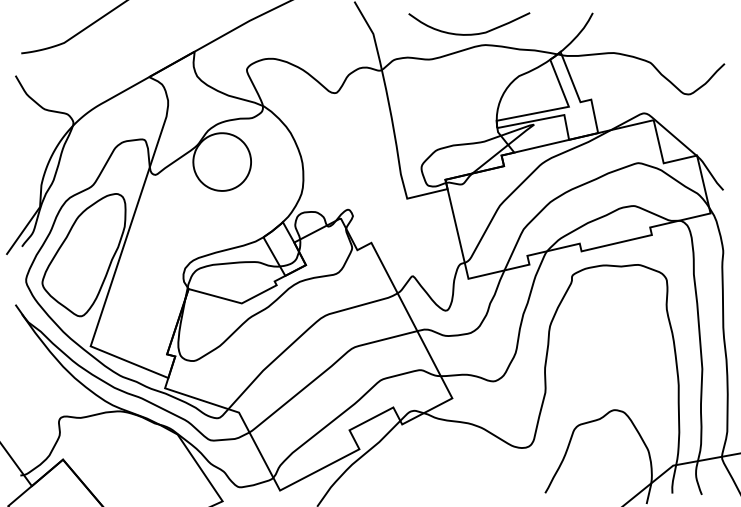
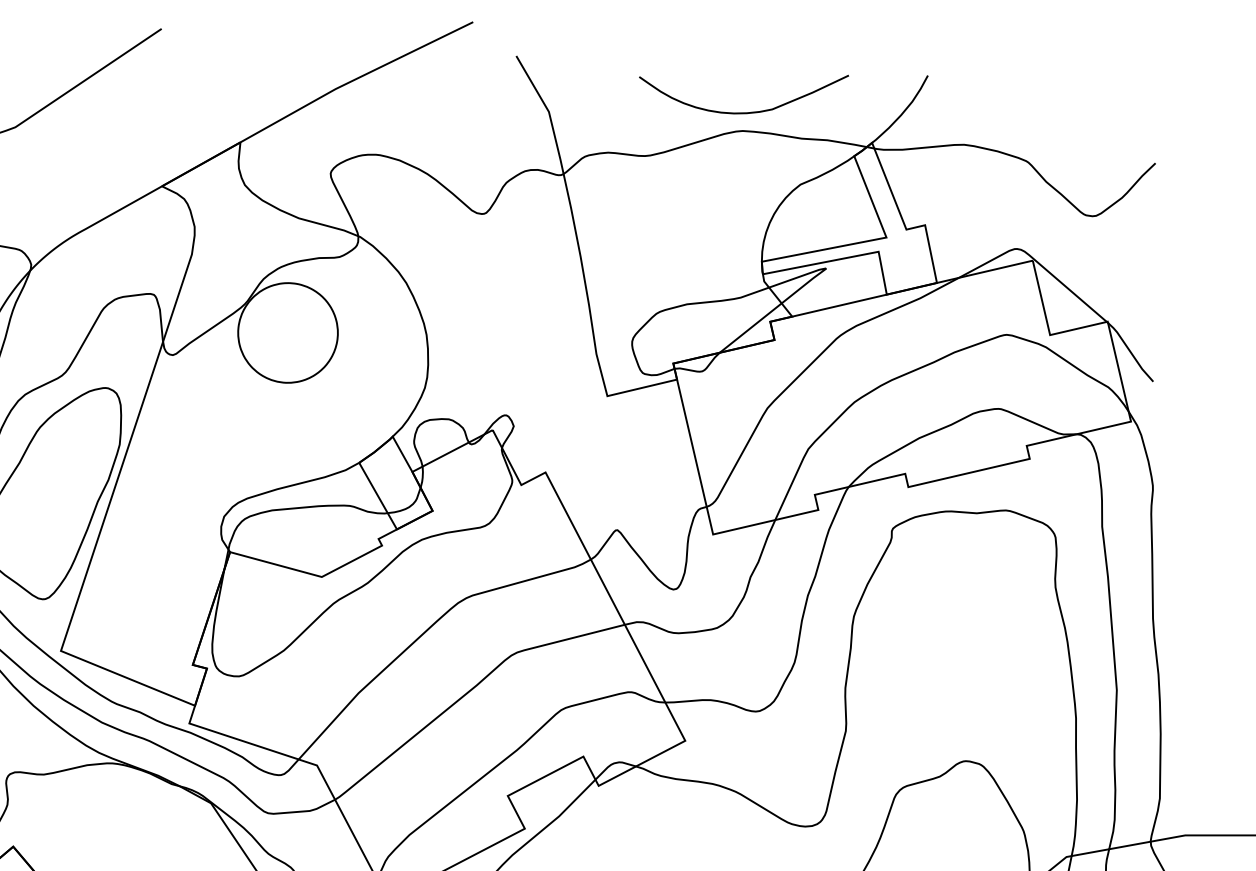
curve: (469, 33) -> (744, 111), moved

